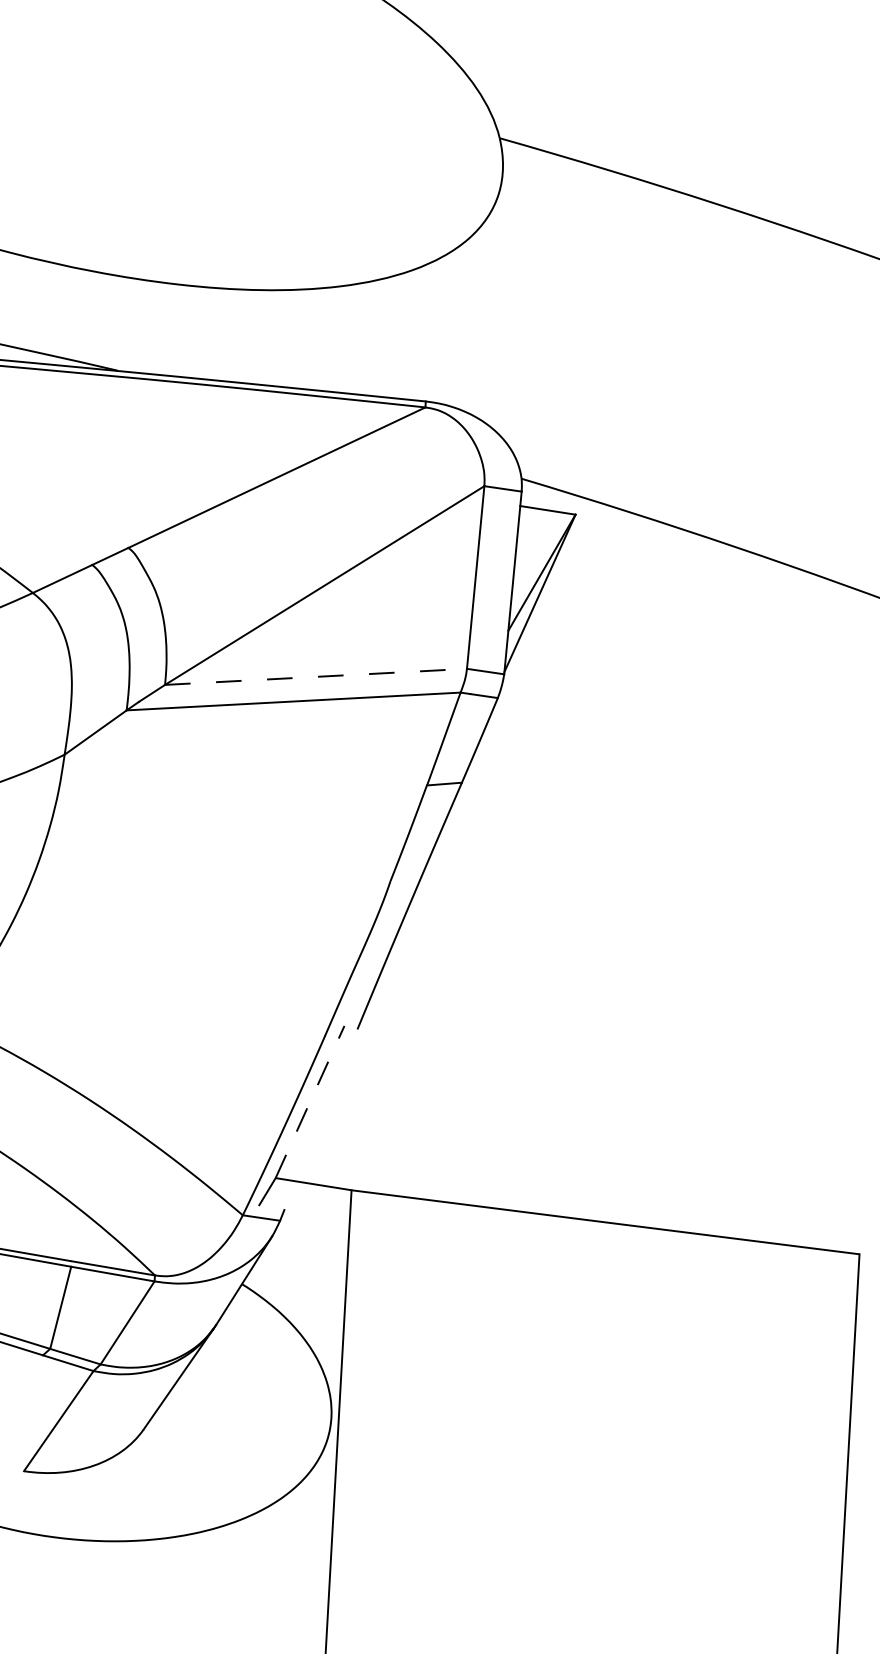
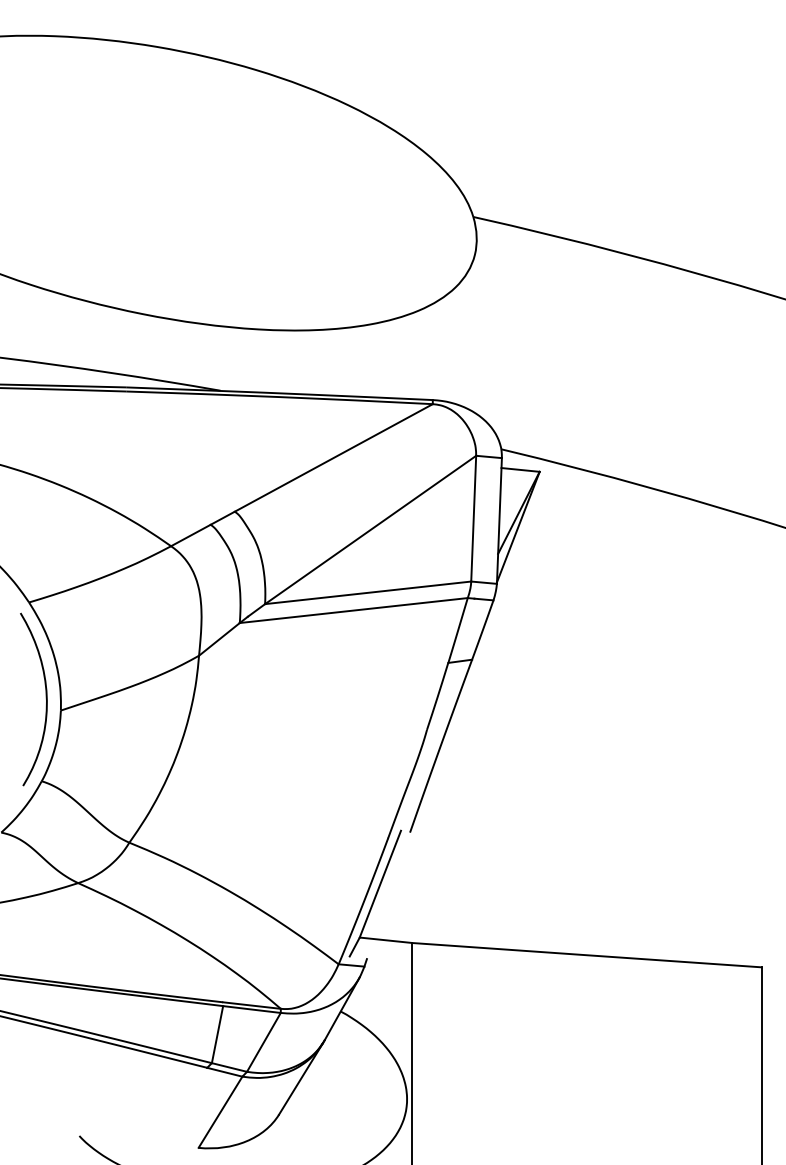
line: (316, 676) -> (368, 592), dashed -> solid
line: (310, 1101) -> (380, 883), dashed -> solid

